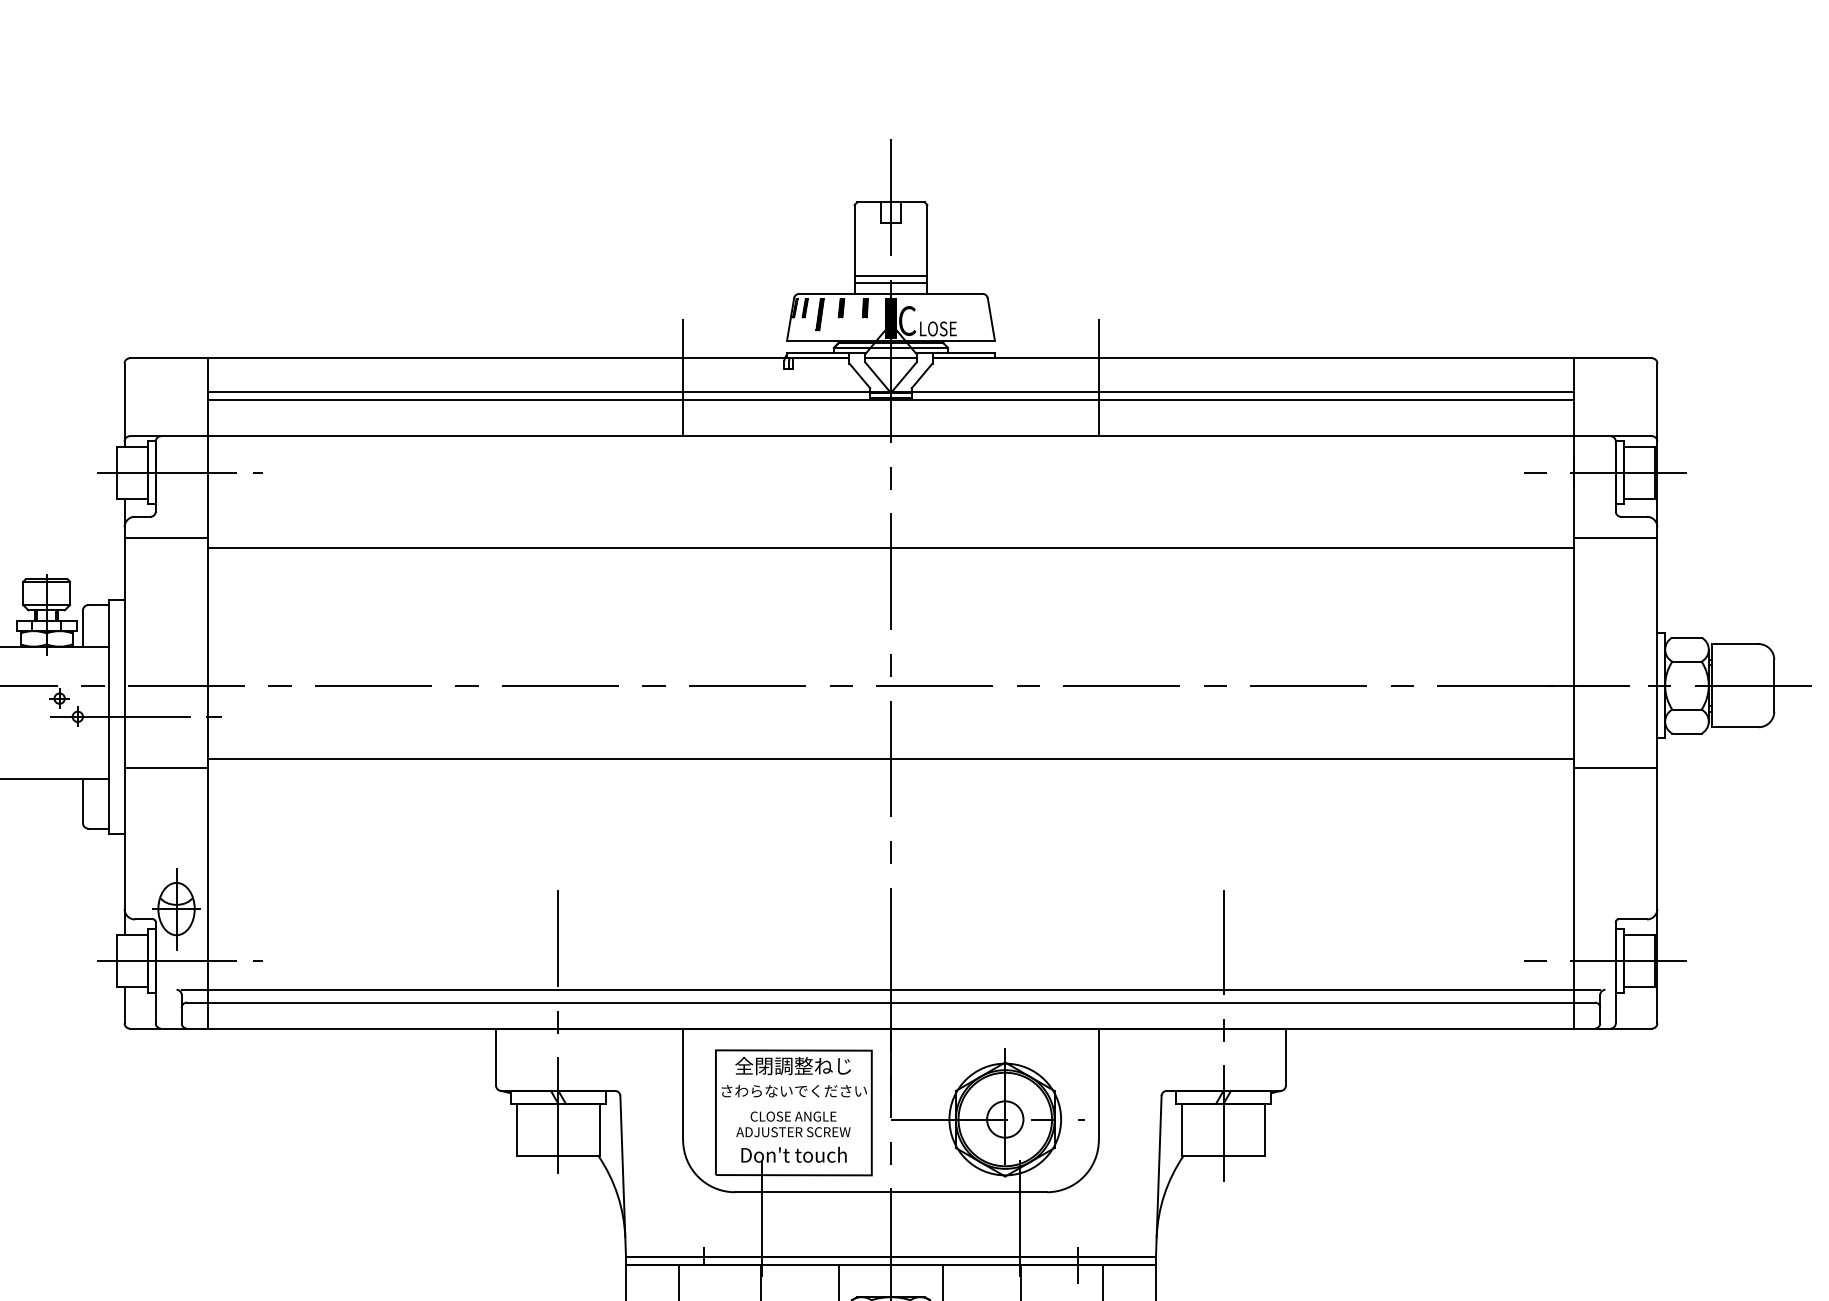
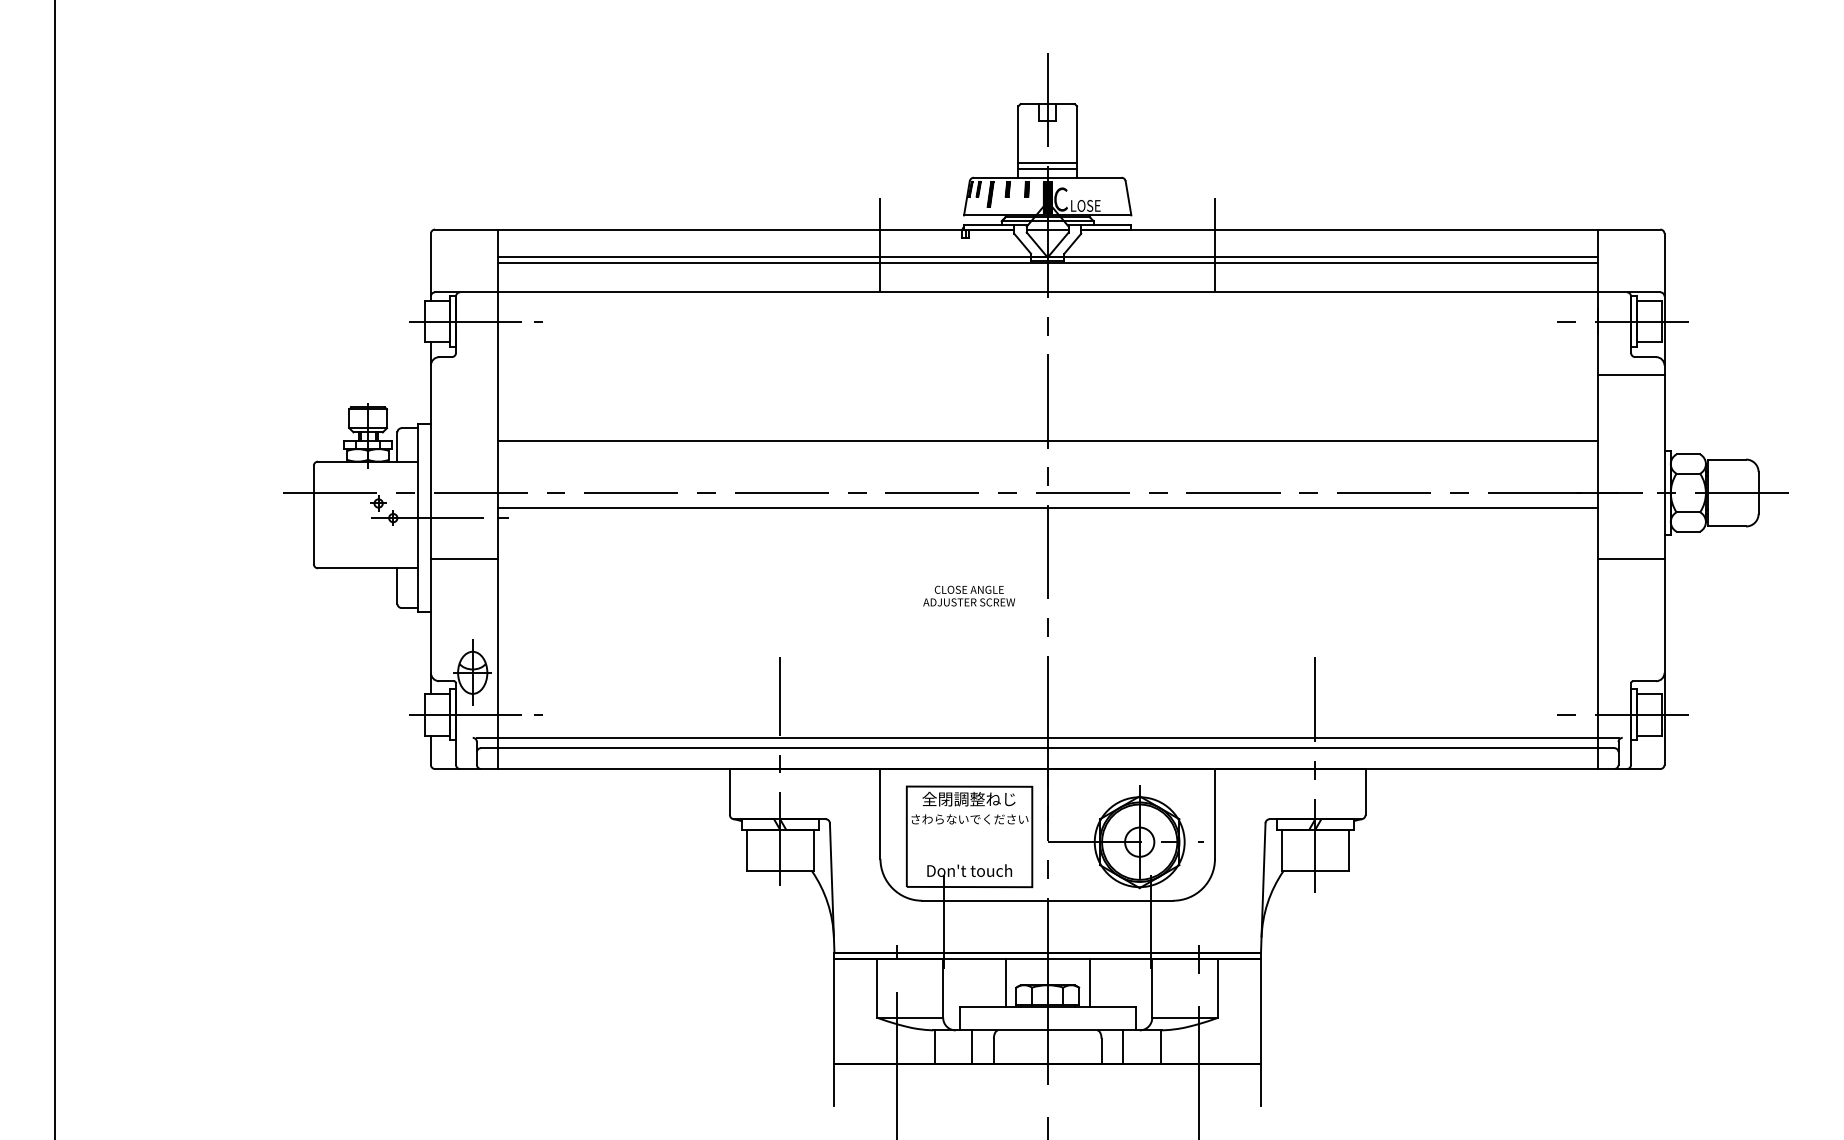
line: (165, 538) -> (463, 374), removed
line: (890, 548) -> (1047, 441), moved
line: (890, 758) -> (1047, 507), moved
text: (792, 1123) -> (968, 595), moved

